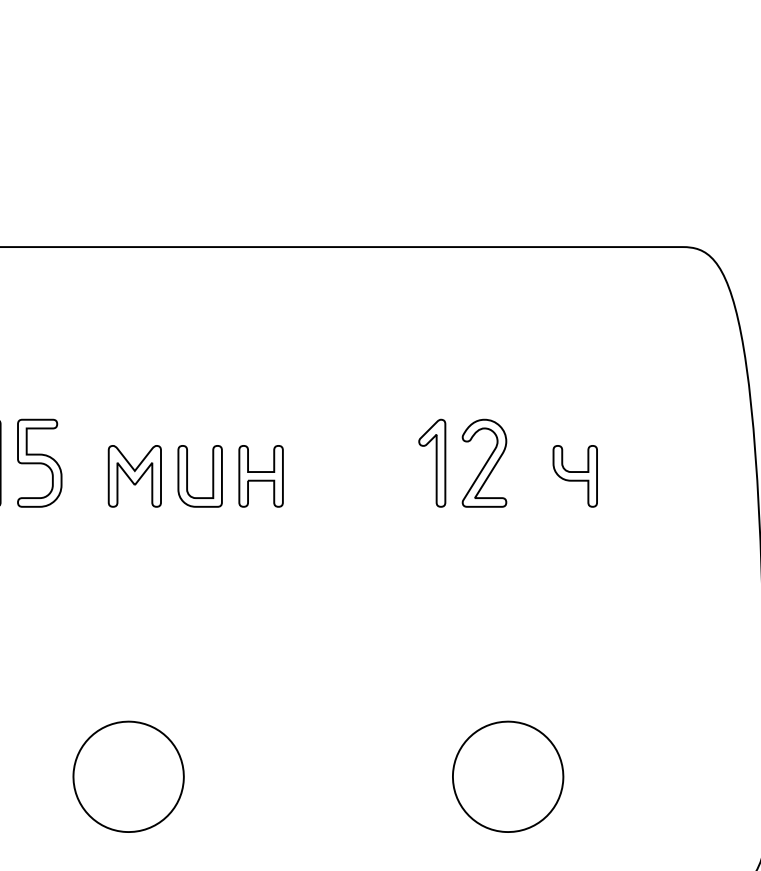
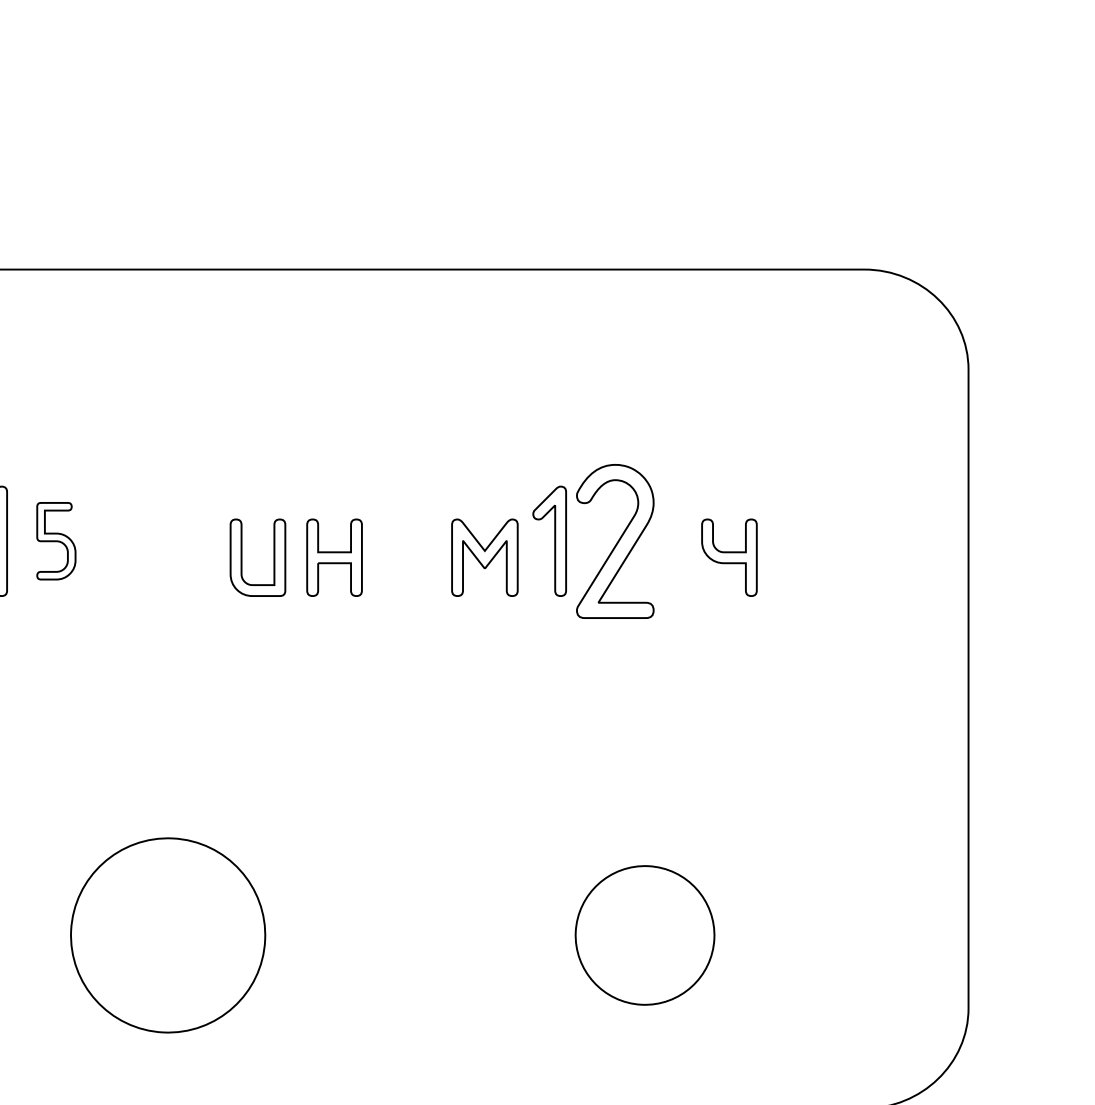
part: (39, 462) -> (56, 540), size x0.7
part: (484, 462) -> (615, 540), size x1.4
part: (134, 476) -> (484, 557), moved
part: (128, 776) -> (167, 935), size x1.4

